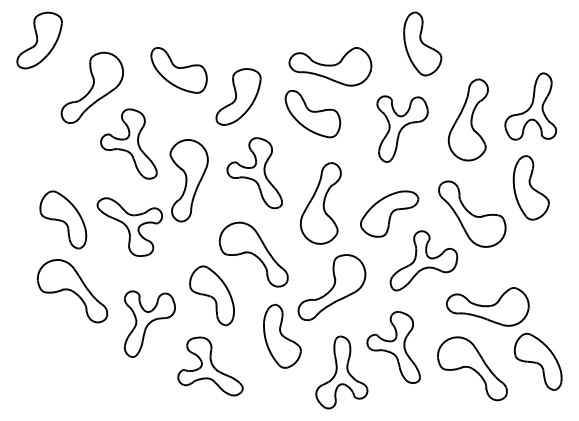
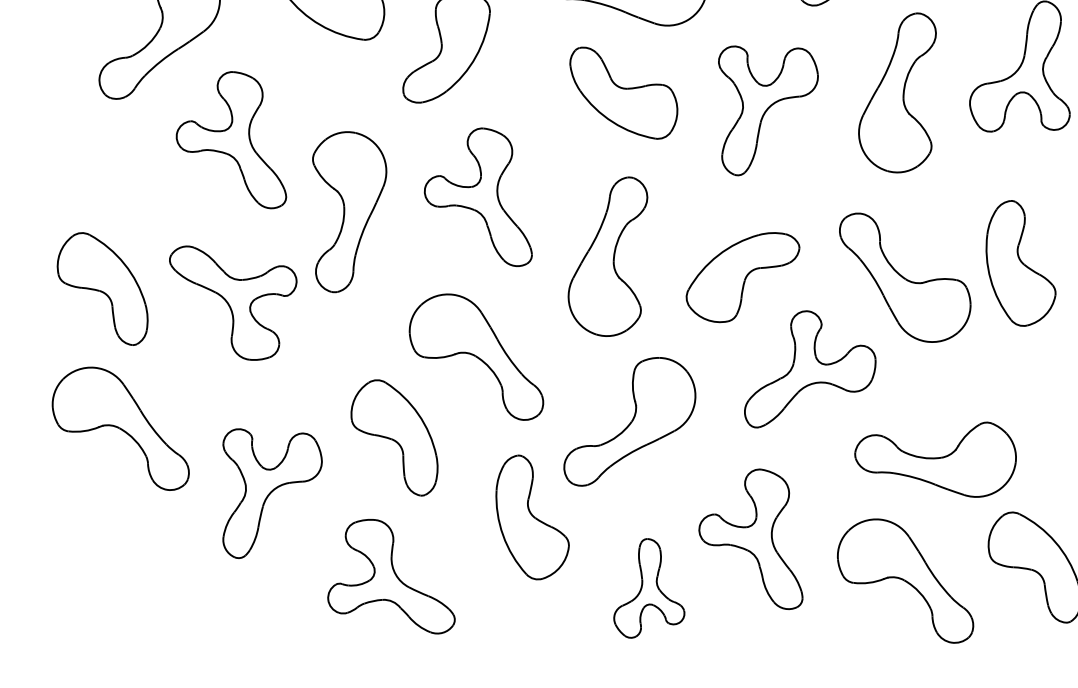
part: (312, 114) -> (623, 93), moved
part: (530, 187) -> (1019, 262), moved
part: (341, 372) -> (648, 588), size x0.7

